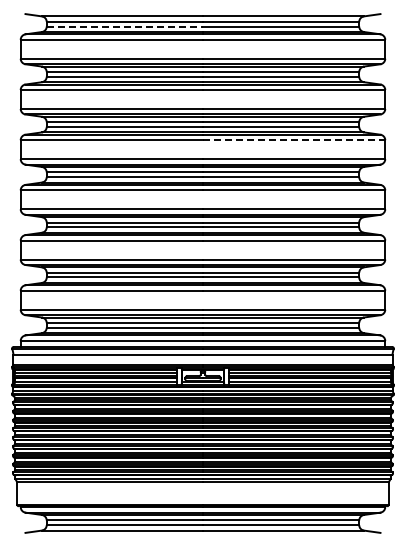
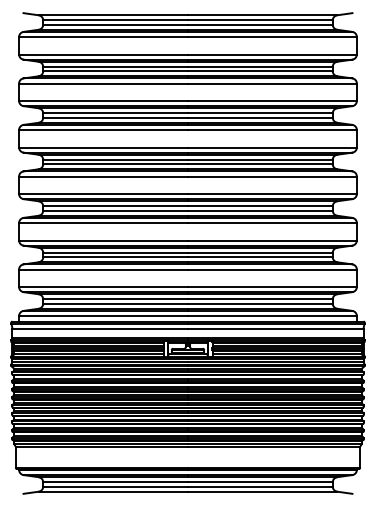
line: (125, 26) -> (116, 24), dashed -> solid
line: (294, 140) -> (272, 130), dashed -> solid

